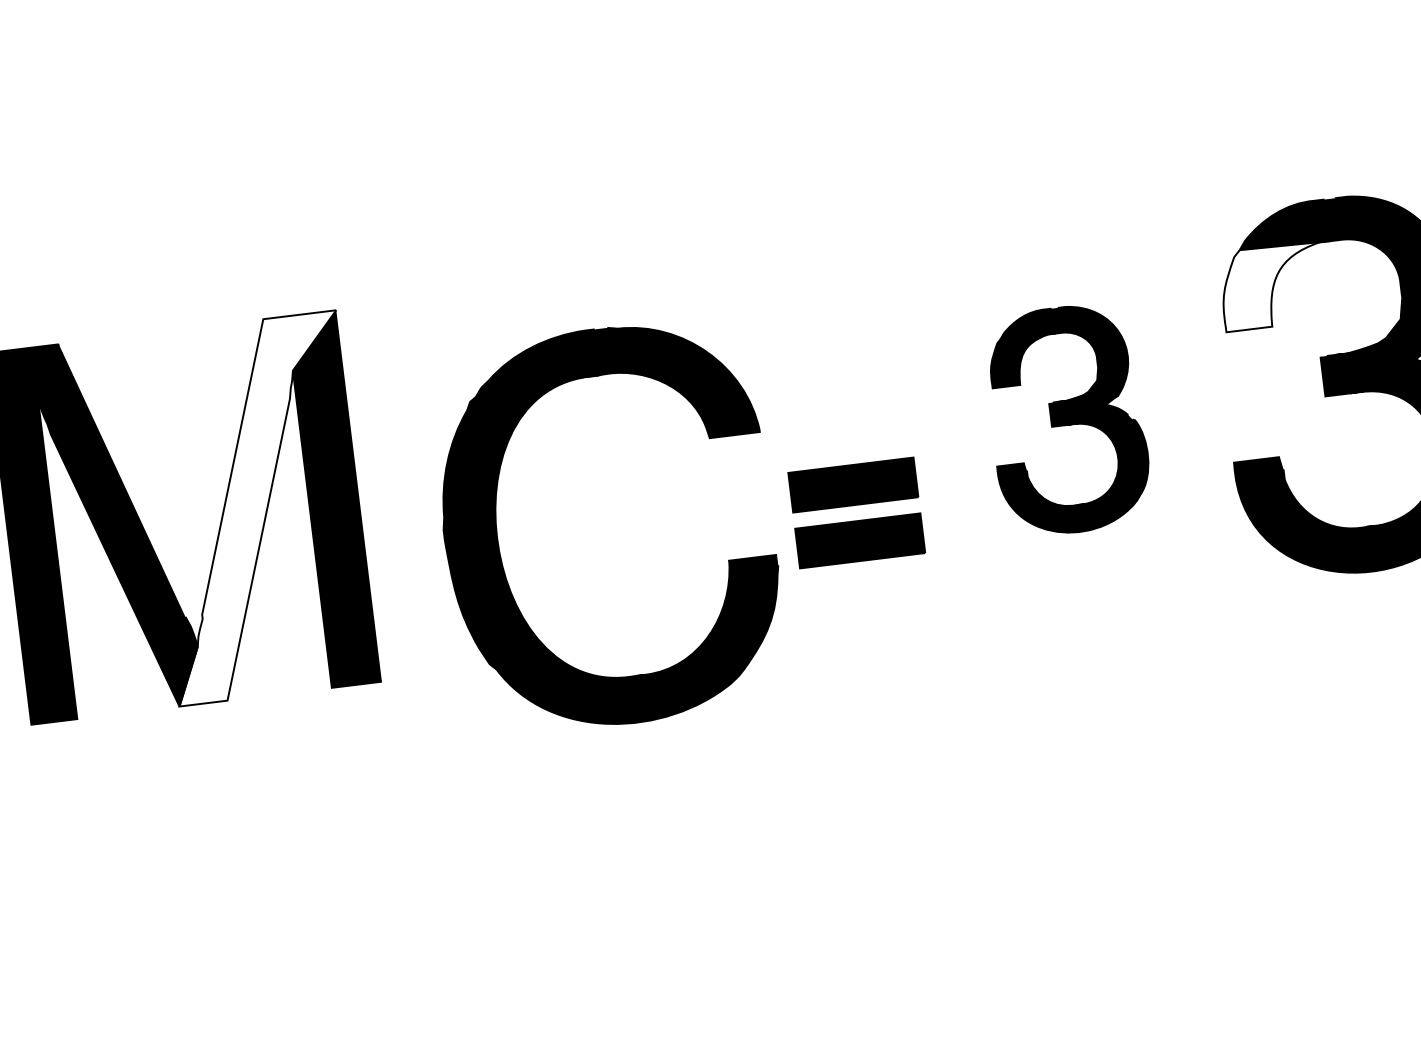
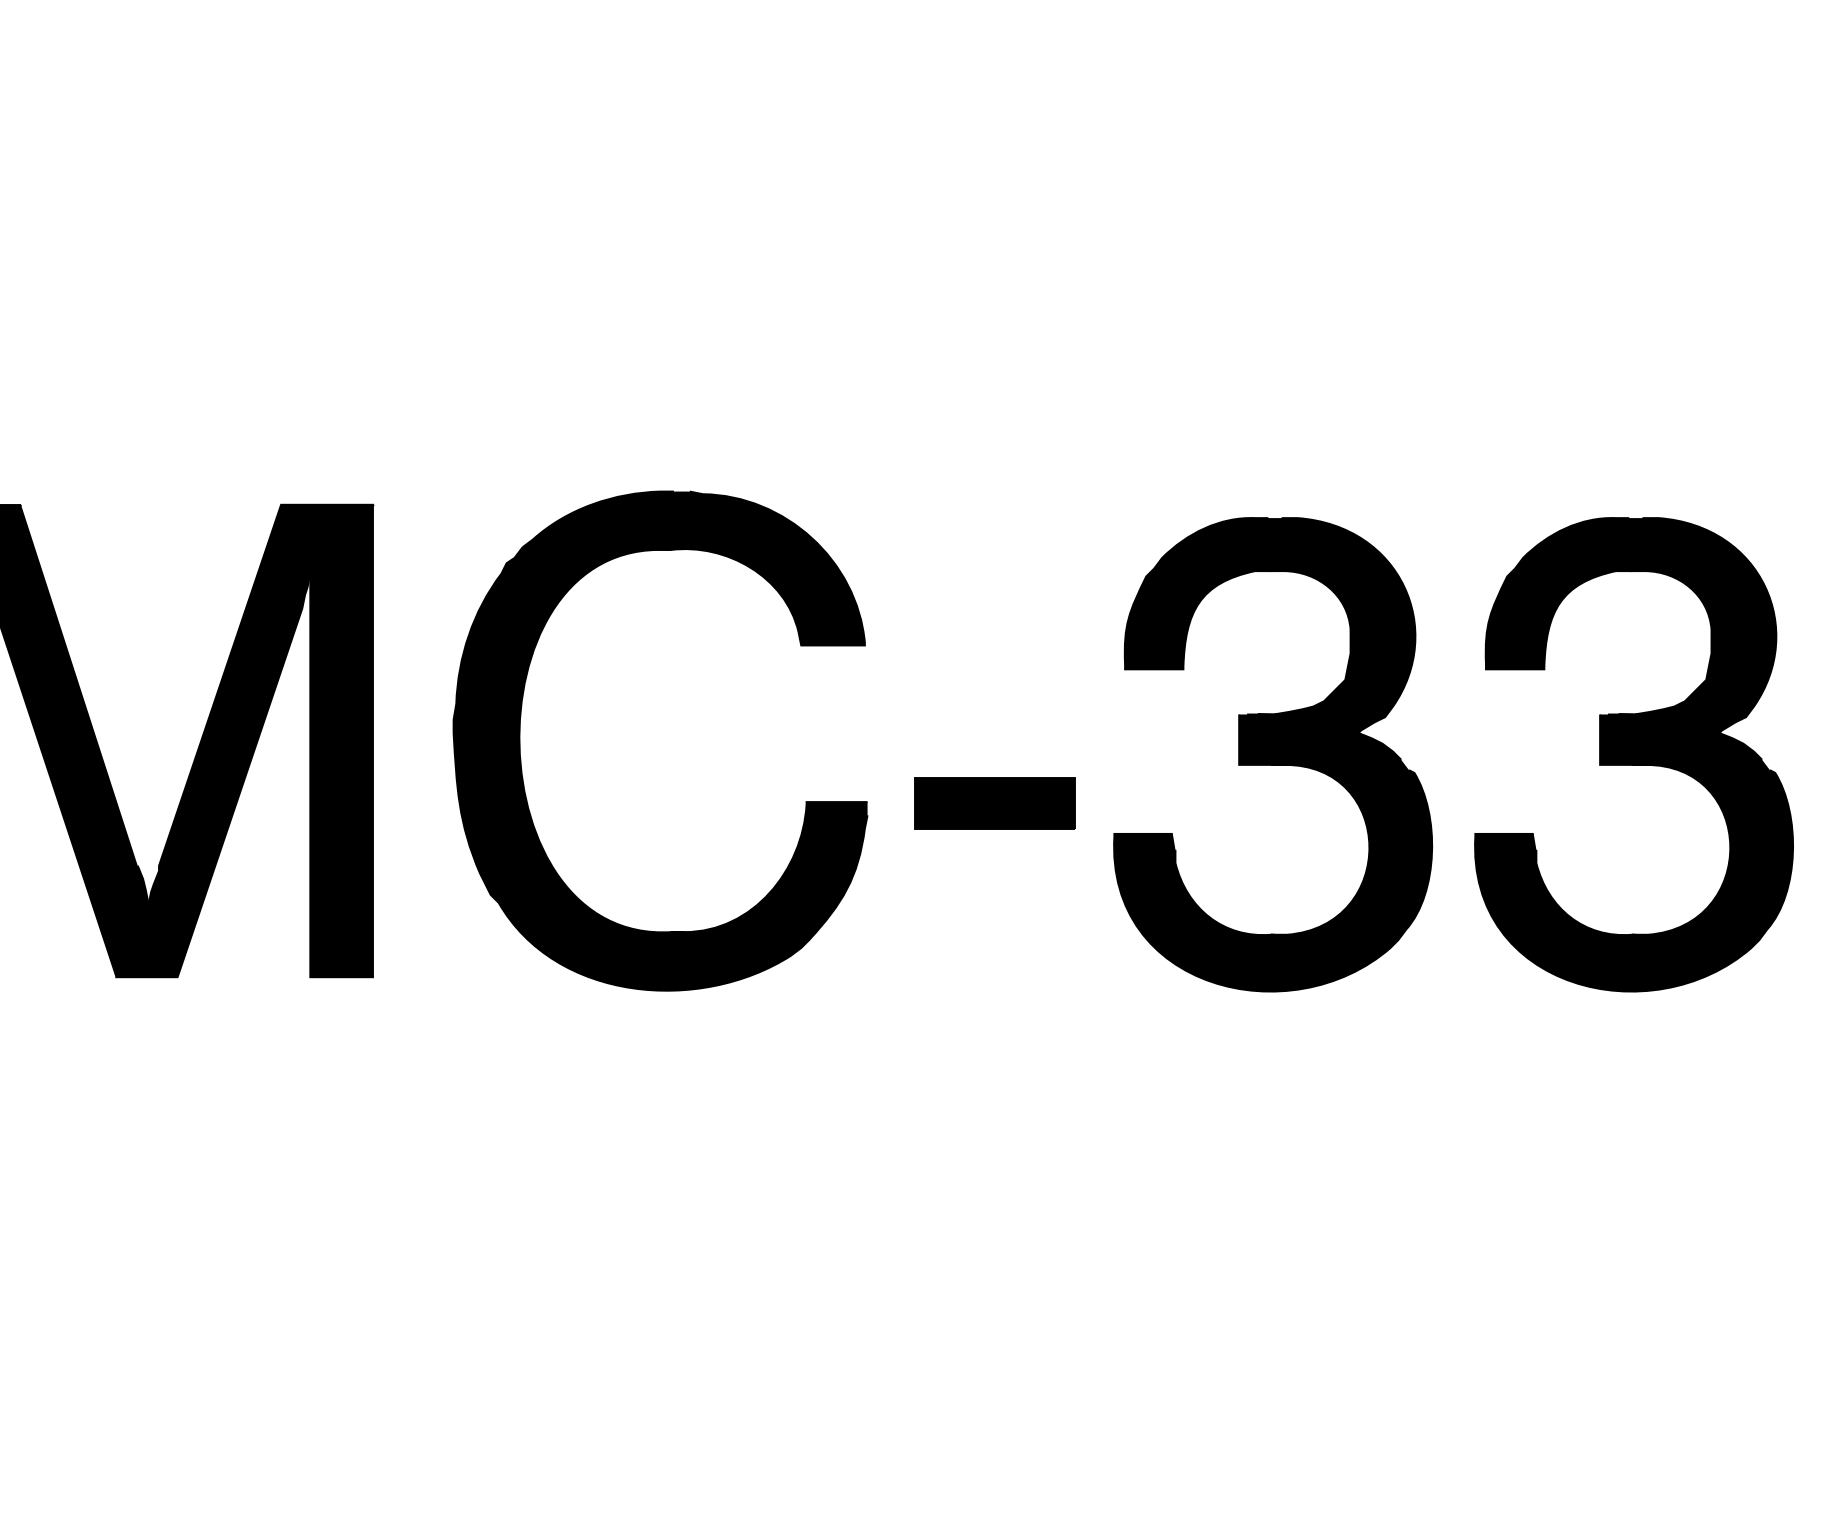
fill: (1278, 285) -> (1558, 618), added
part: (1067, 419) -> (1273, 754), size x1.67
fill: (257, 508) -> (244, 740), added
part: (498, 539) -> (520, 740), moved
part: (859, 541) -> (994, 874), removed

